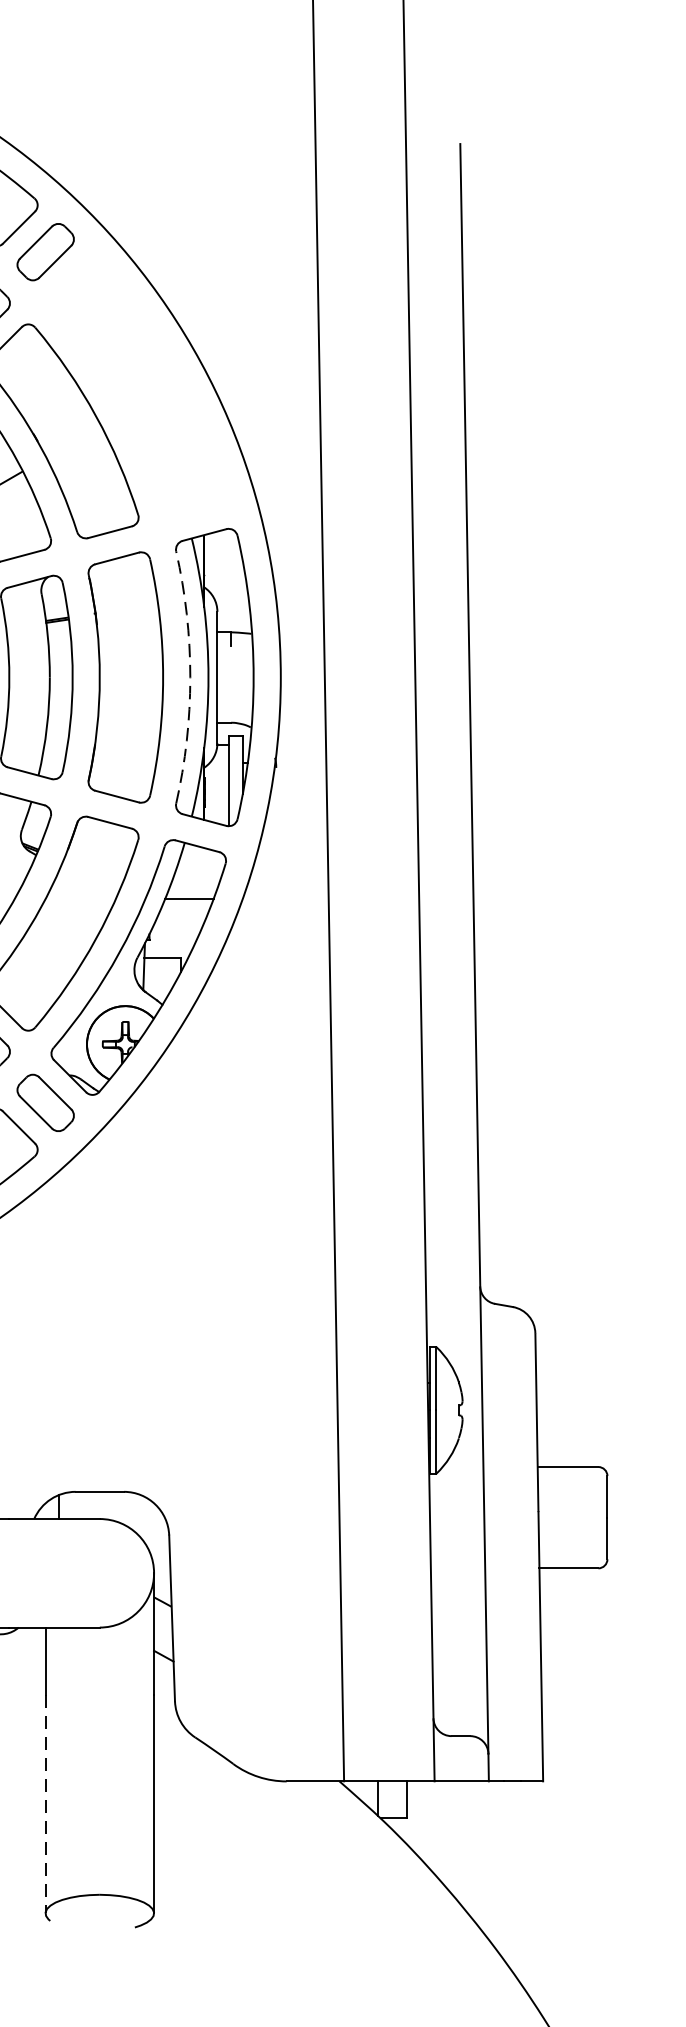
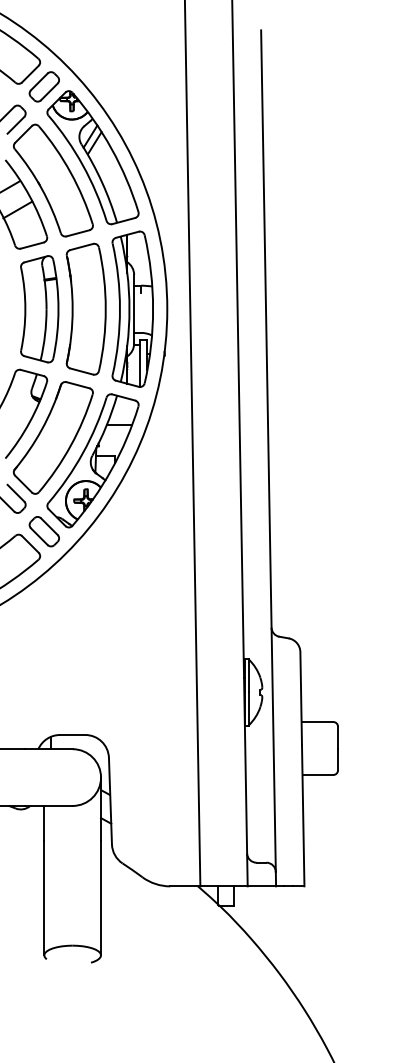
part: (137, 387) -> (92, 157), added
arc: (189, 677) -> (119, 309), dashed -> solid
line: (45, 1804) -> (44, 898), dashed -> solid

